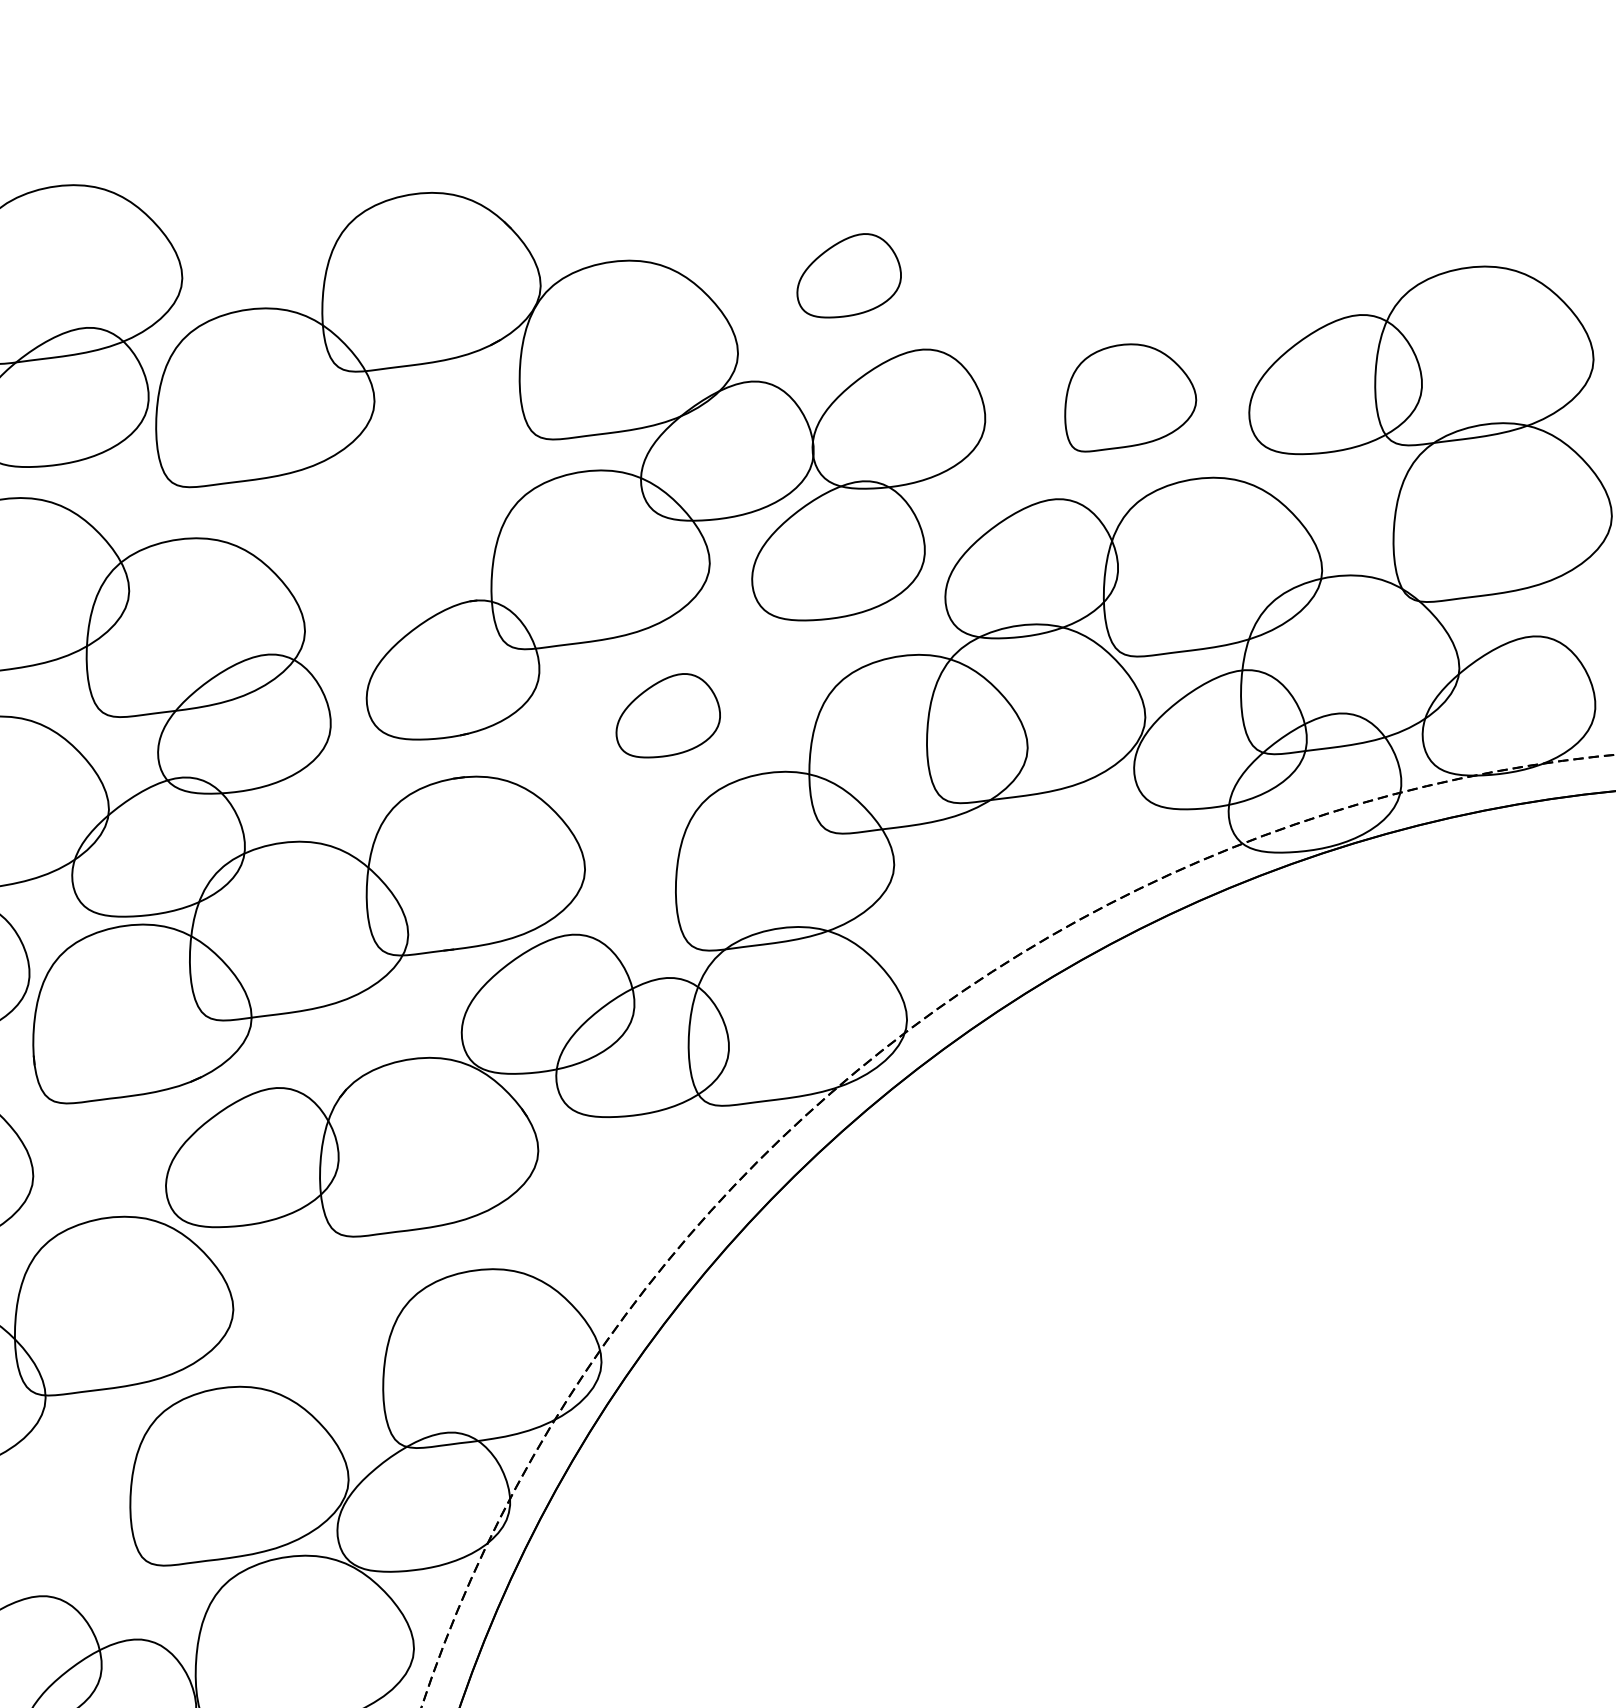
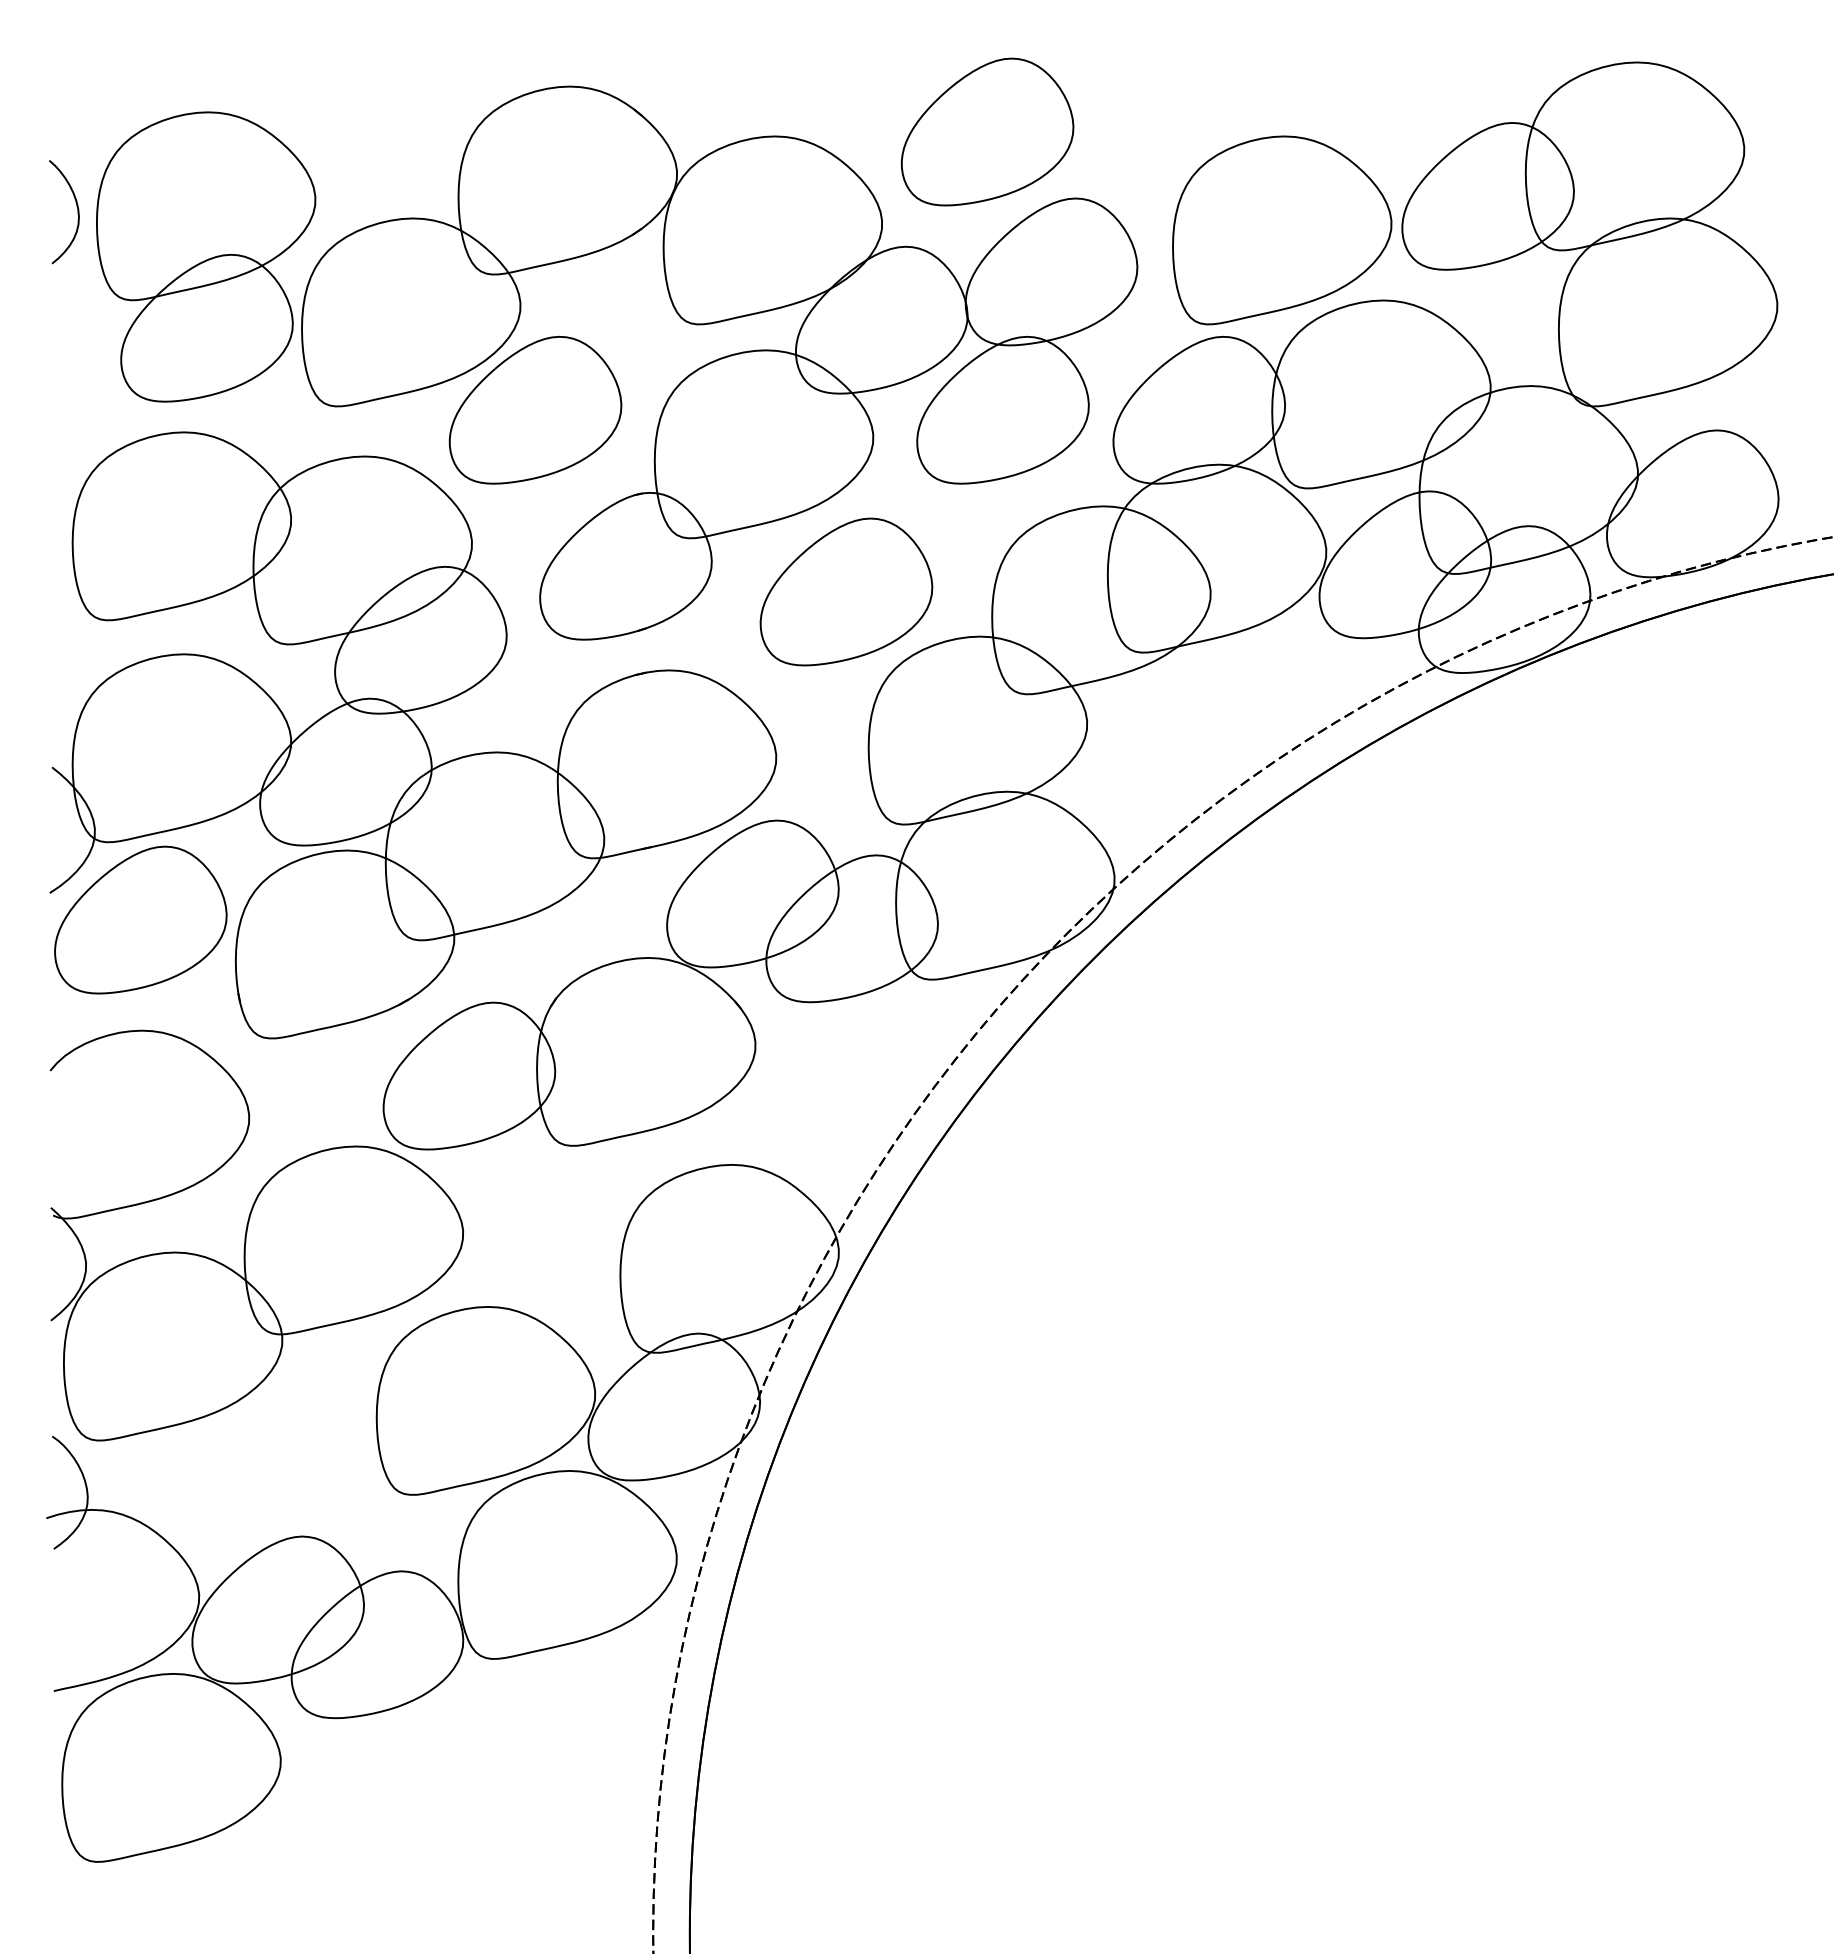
part: (849, 275) -> (987, 131), size x1.67
part: (1131, 400) -> (1282, 230), size x1.67
part: (379, 509) -> (535, 410), added
part: (669, 715) -> (846, 591), size x1.67

